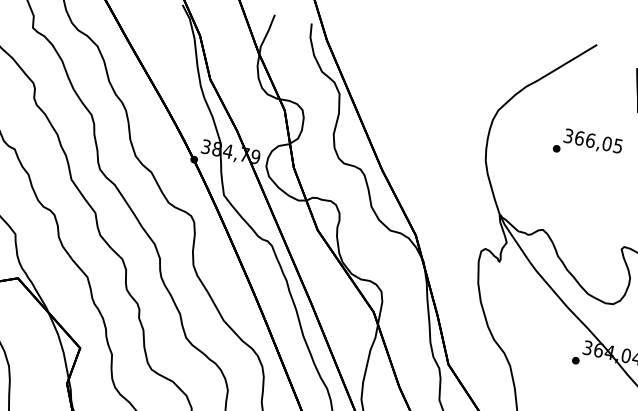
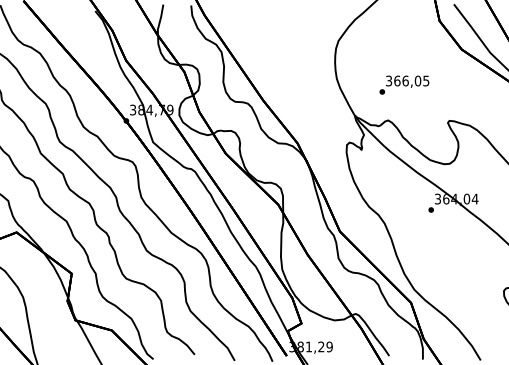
text: (588, 144) -> (404, 84), moved

